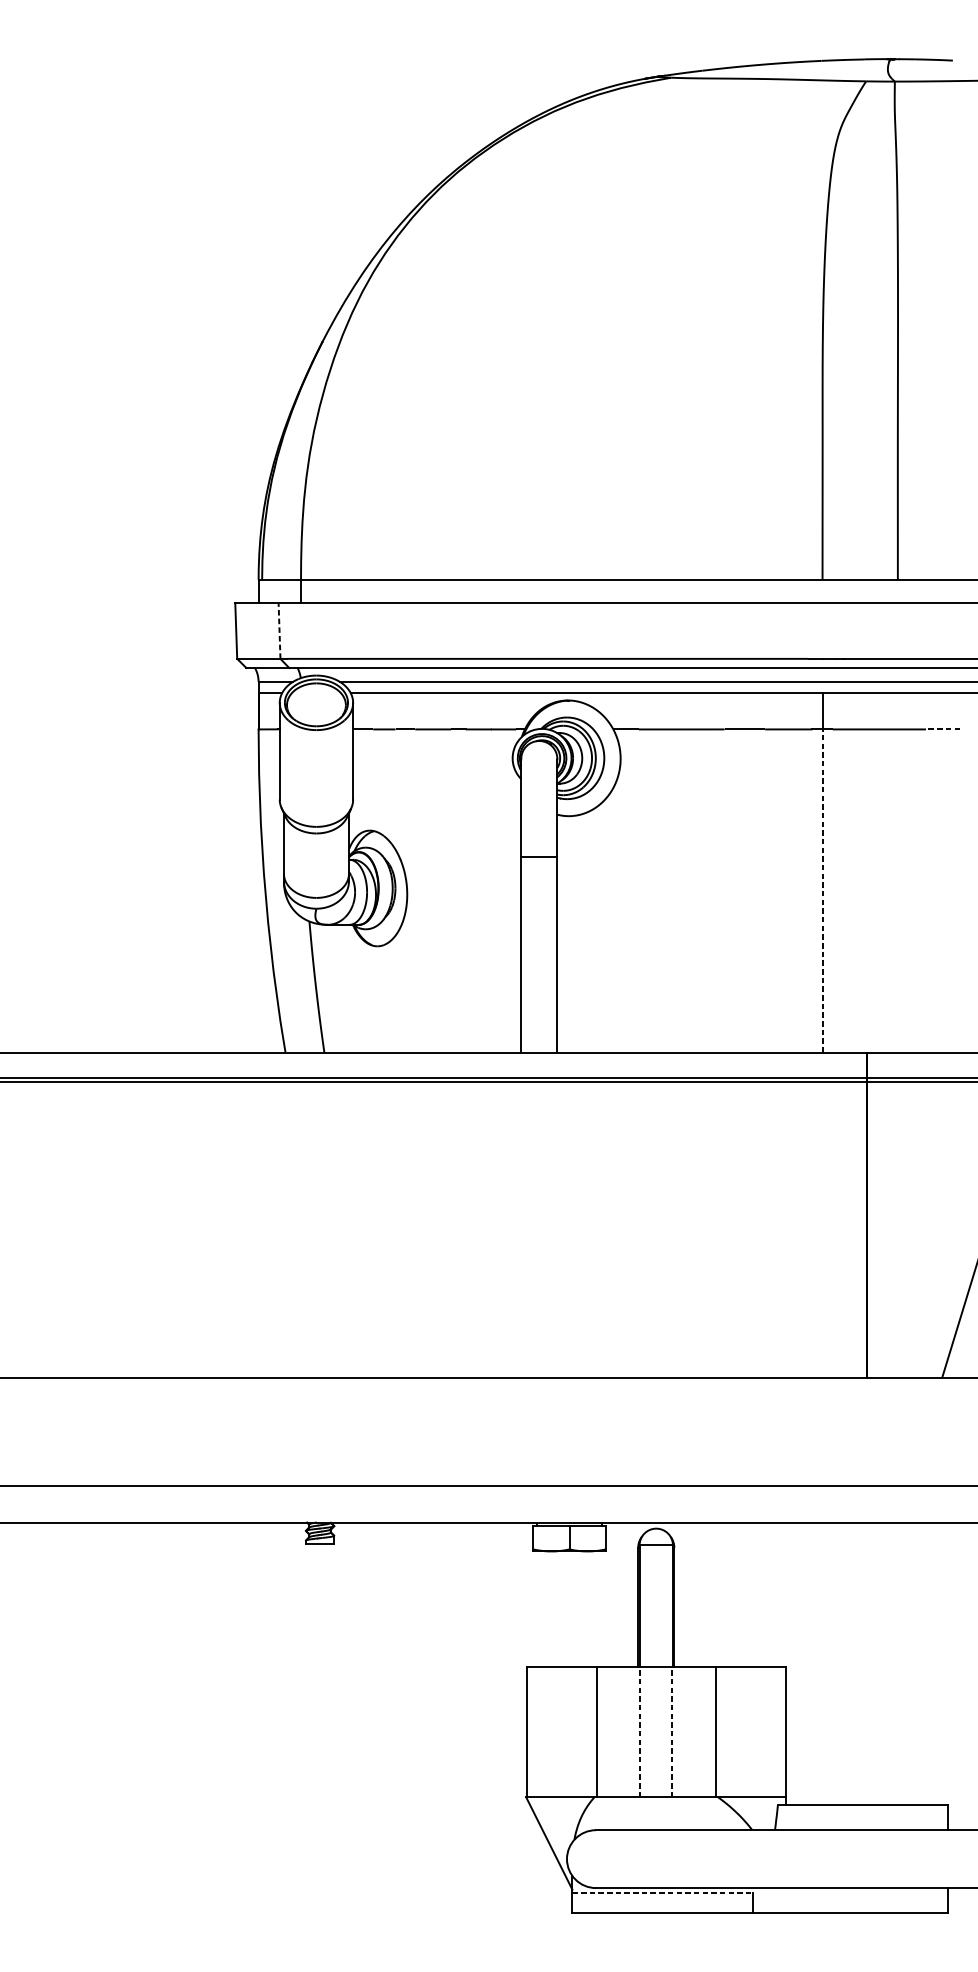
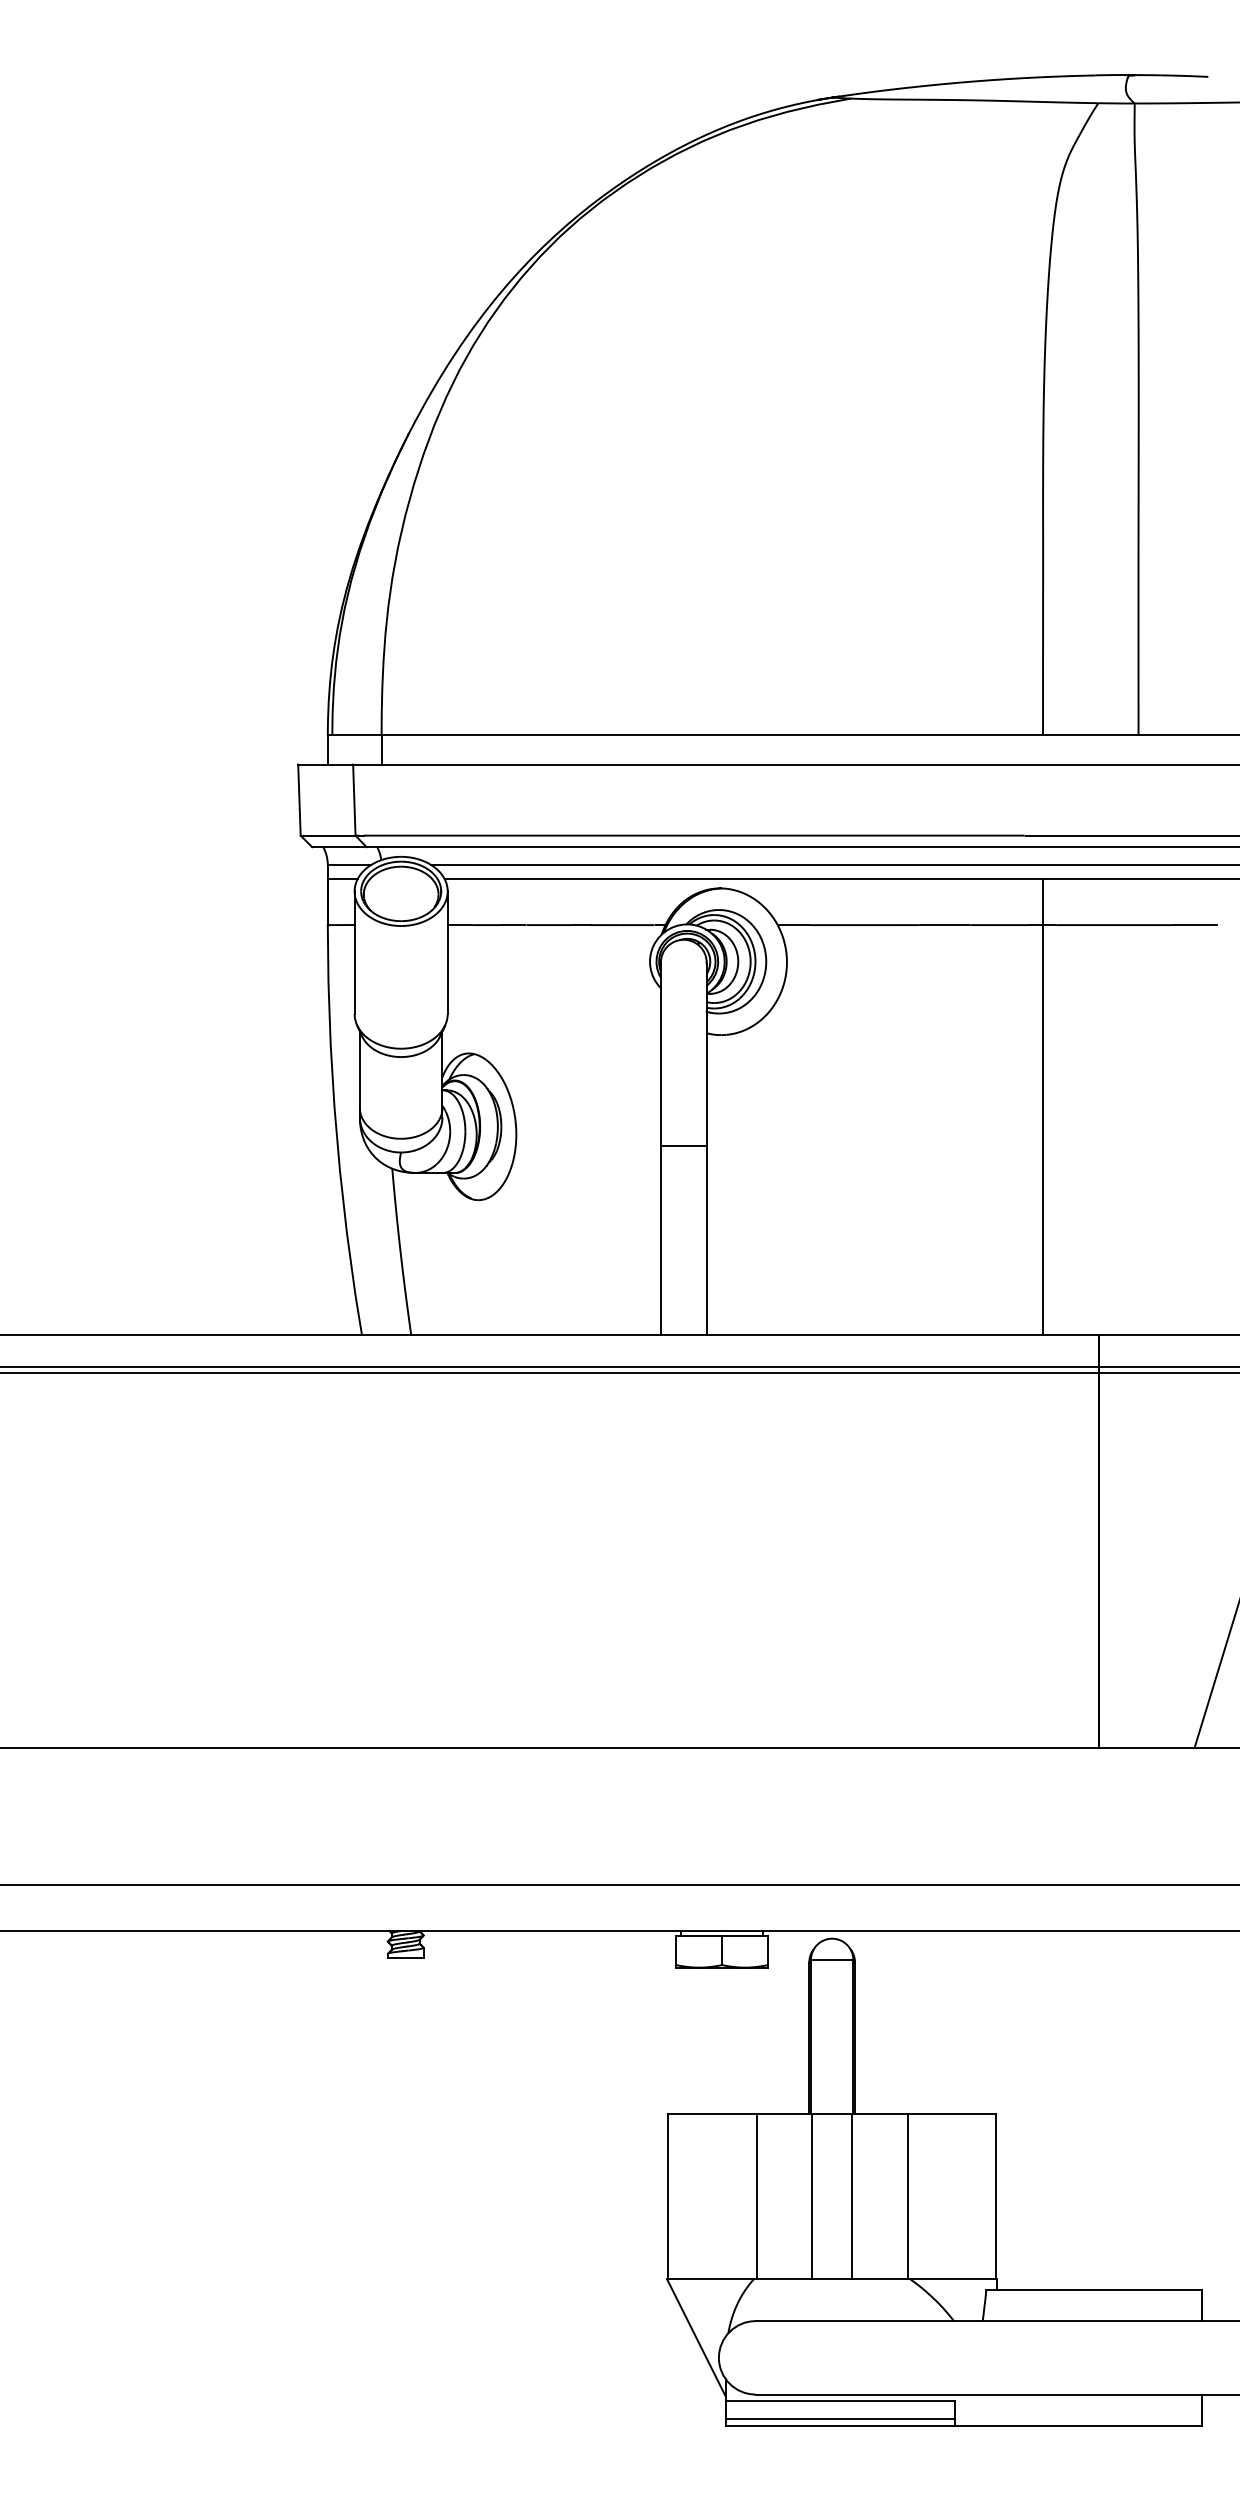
line: (279, 631) -> (354, 800), dashed -> solid
line: (942, 729) -> (1195, 925), dashed -> solid
line: (539, 857) -> (683, 1146), moved
line: (822, 891) -> (1043, 1130), dashed -> solid
line: (639, 1731) -> (811, 2196), dashed -> solid
line: (672, 1731) -> (852, 2196), dashed -> solid
line: (662, 1893) -> (840, 2401), dashed -> solid
line: (662, 1907) -> (840, 2419), added

